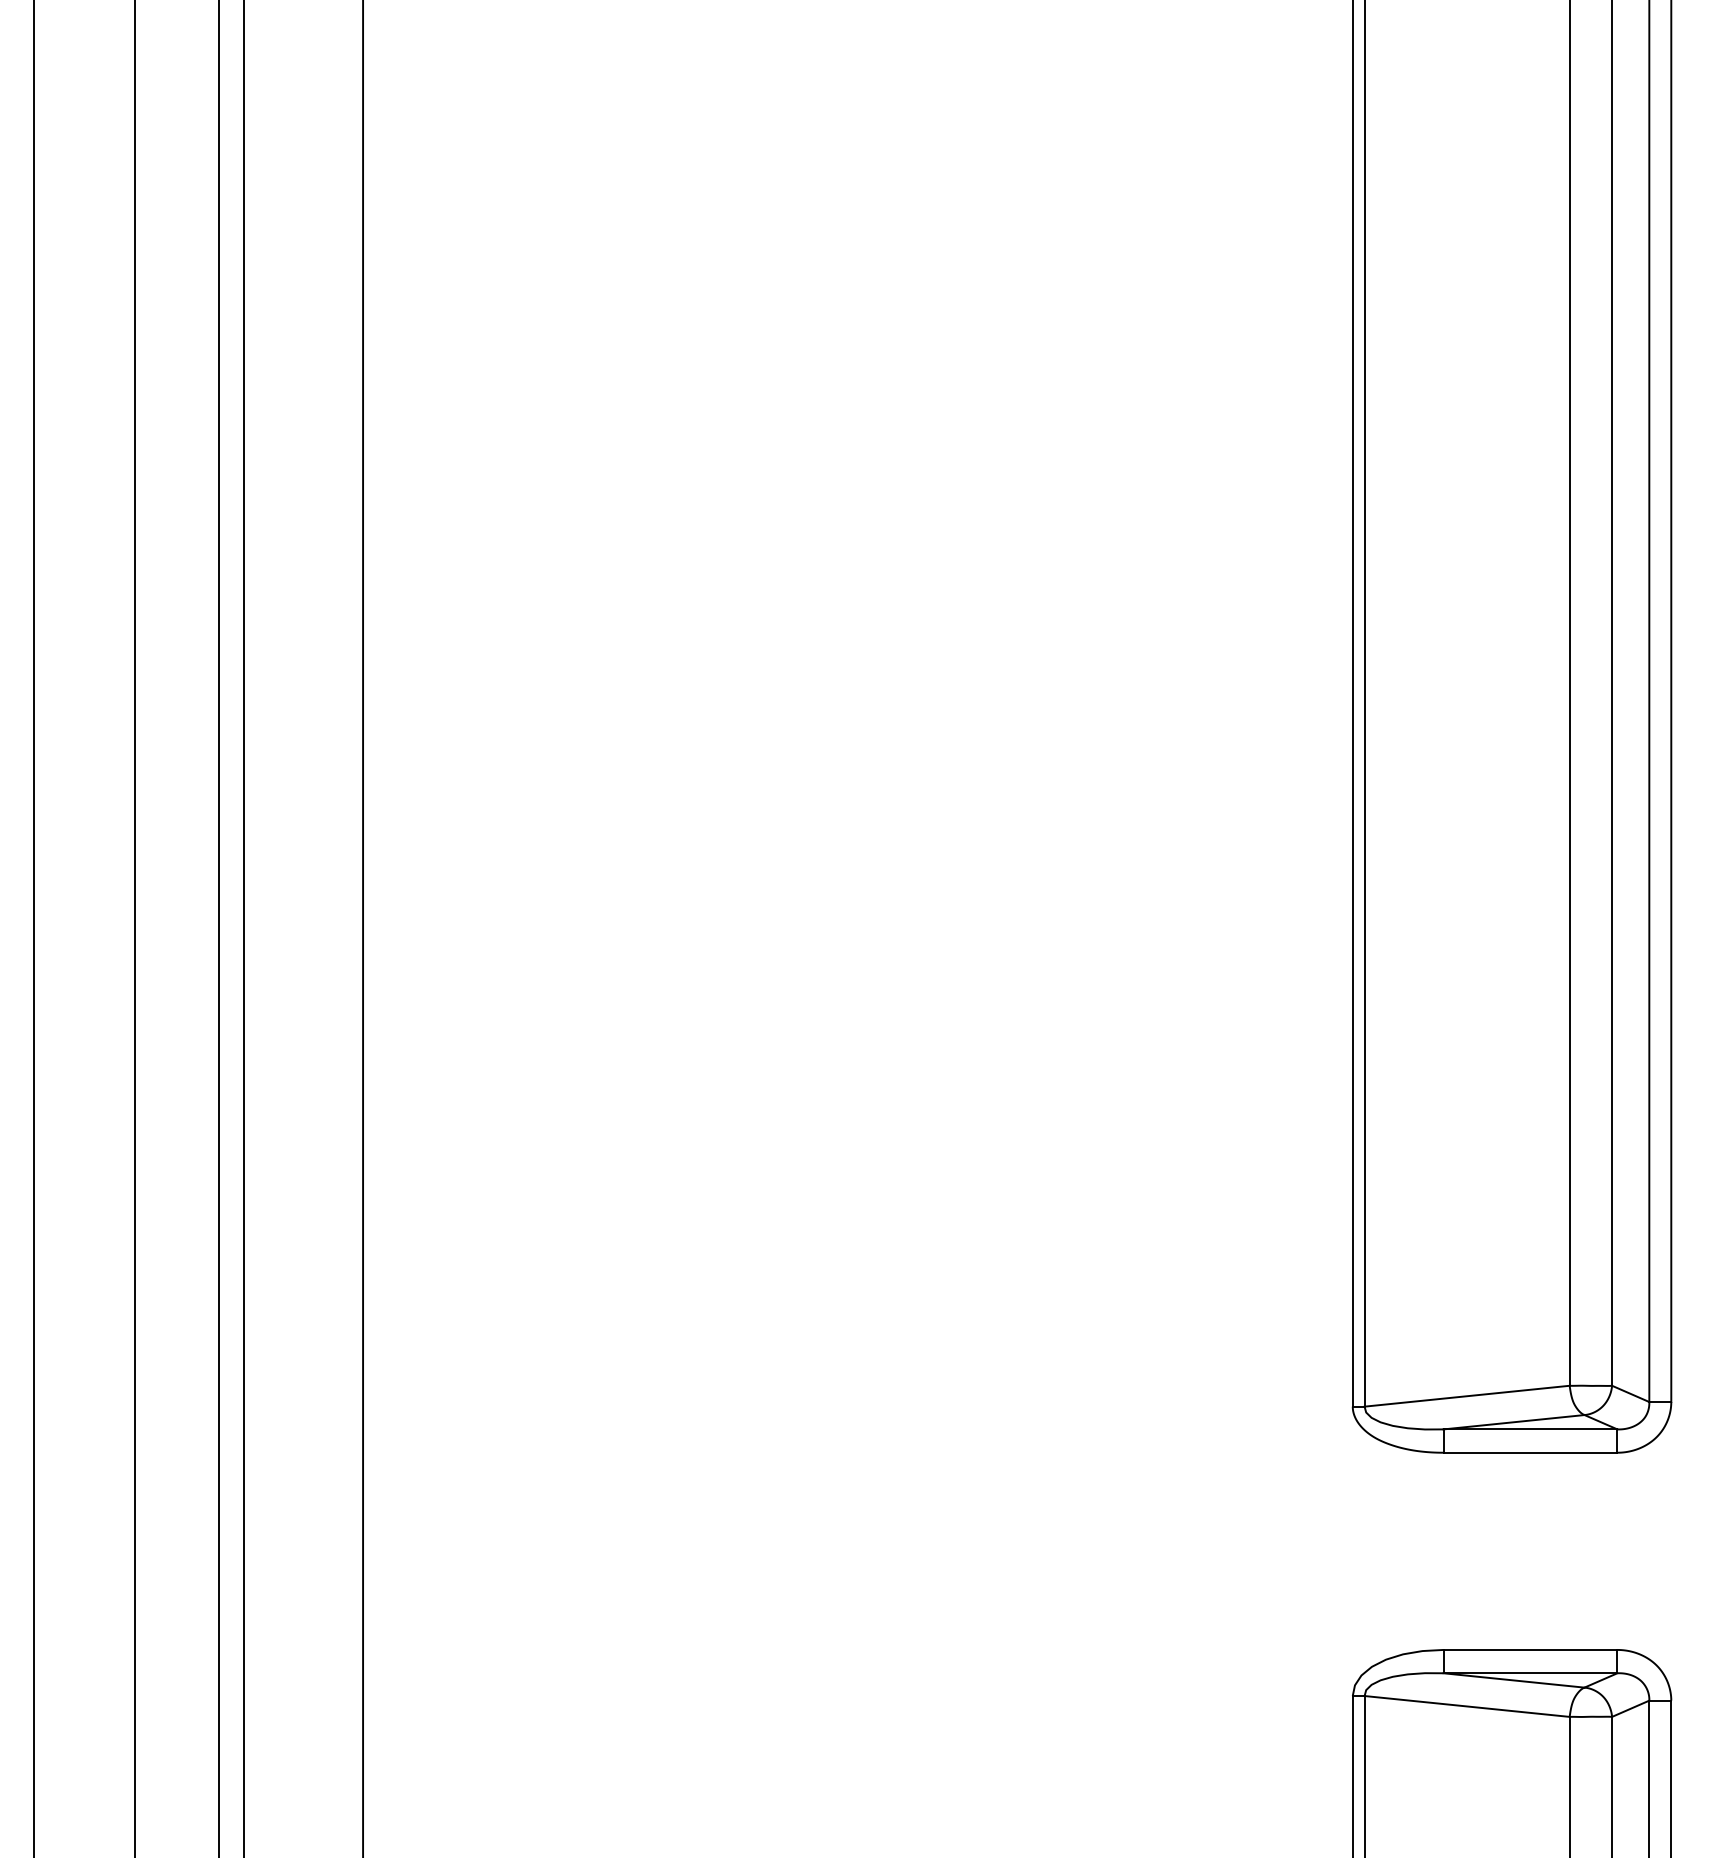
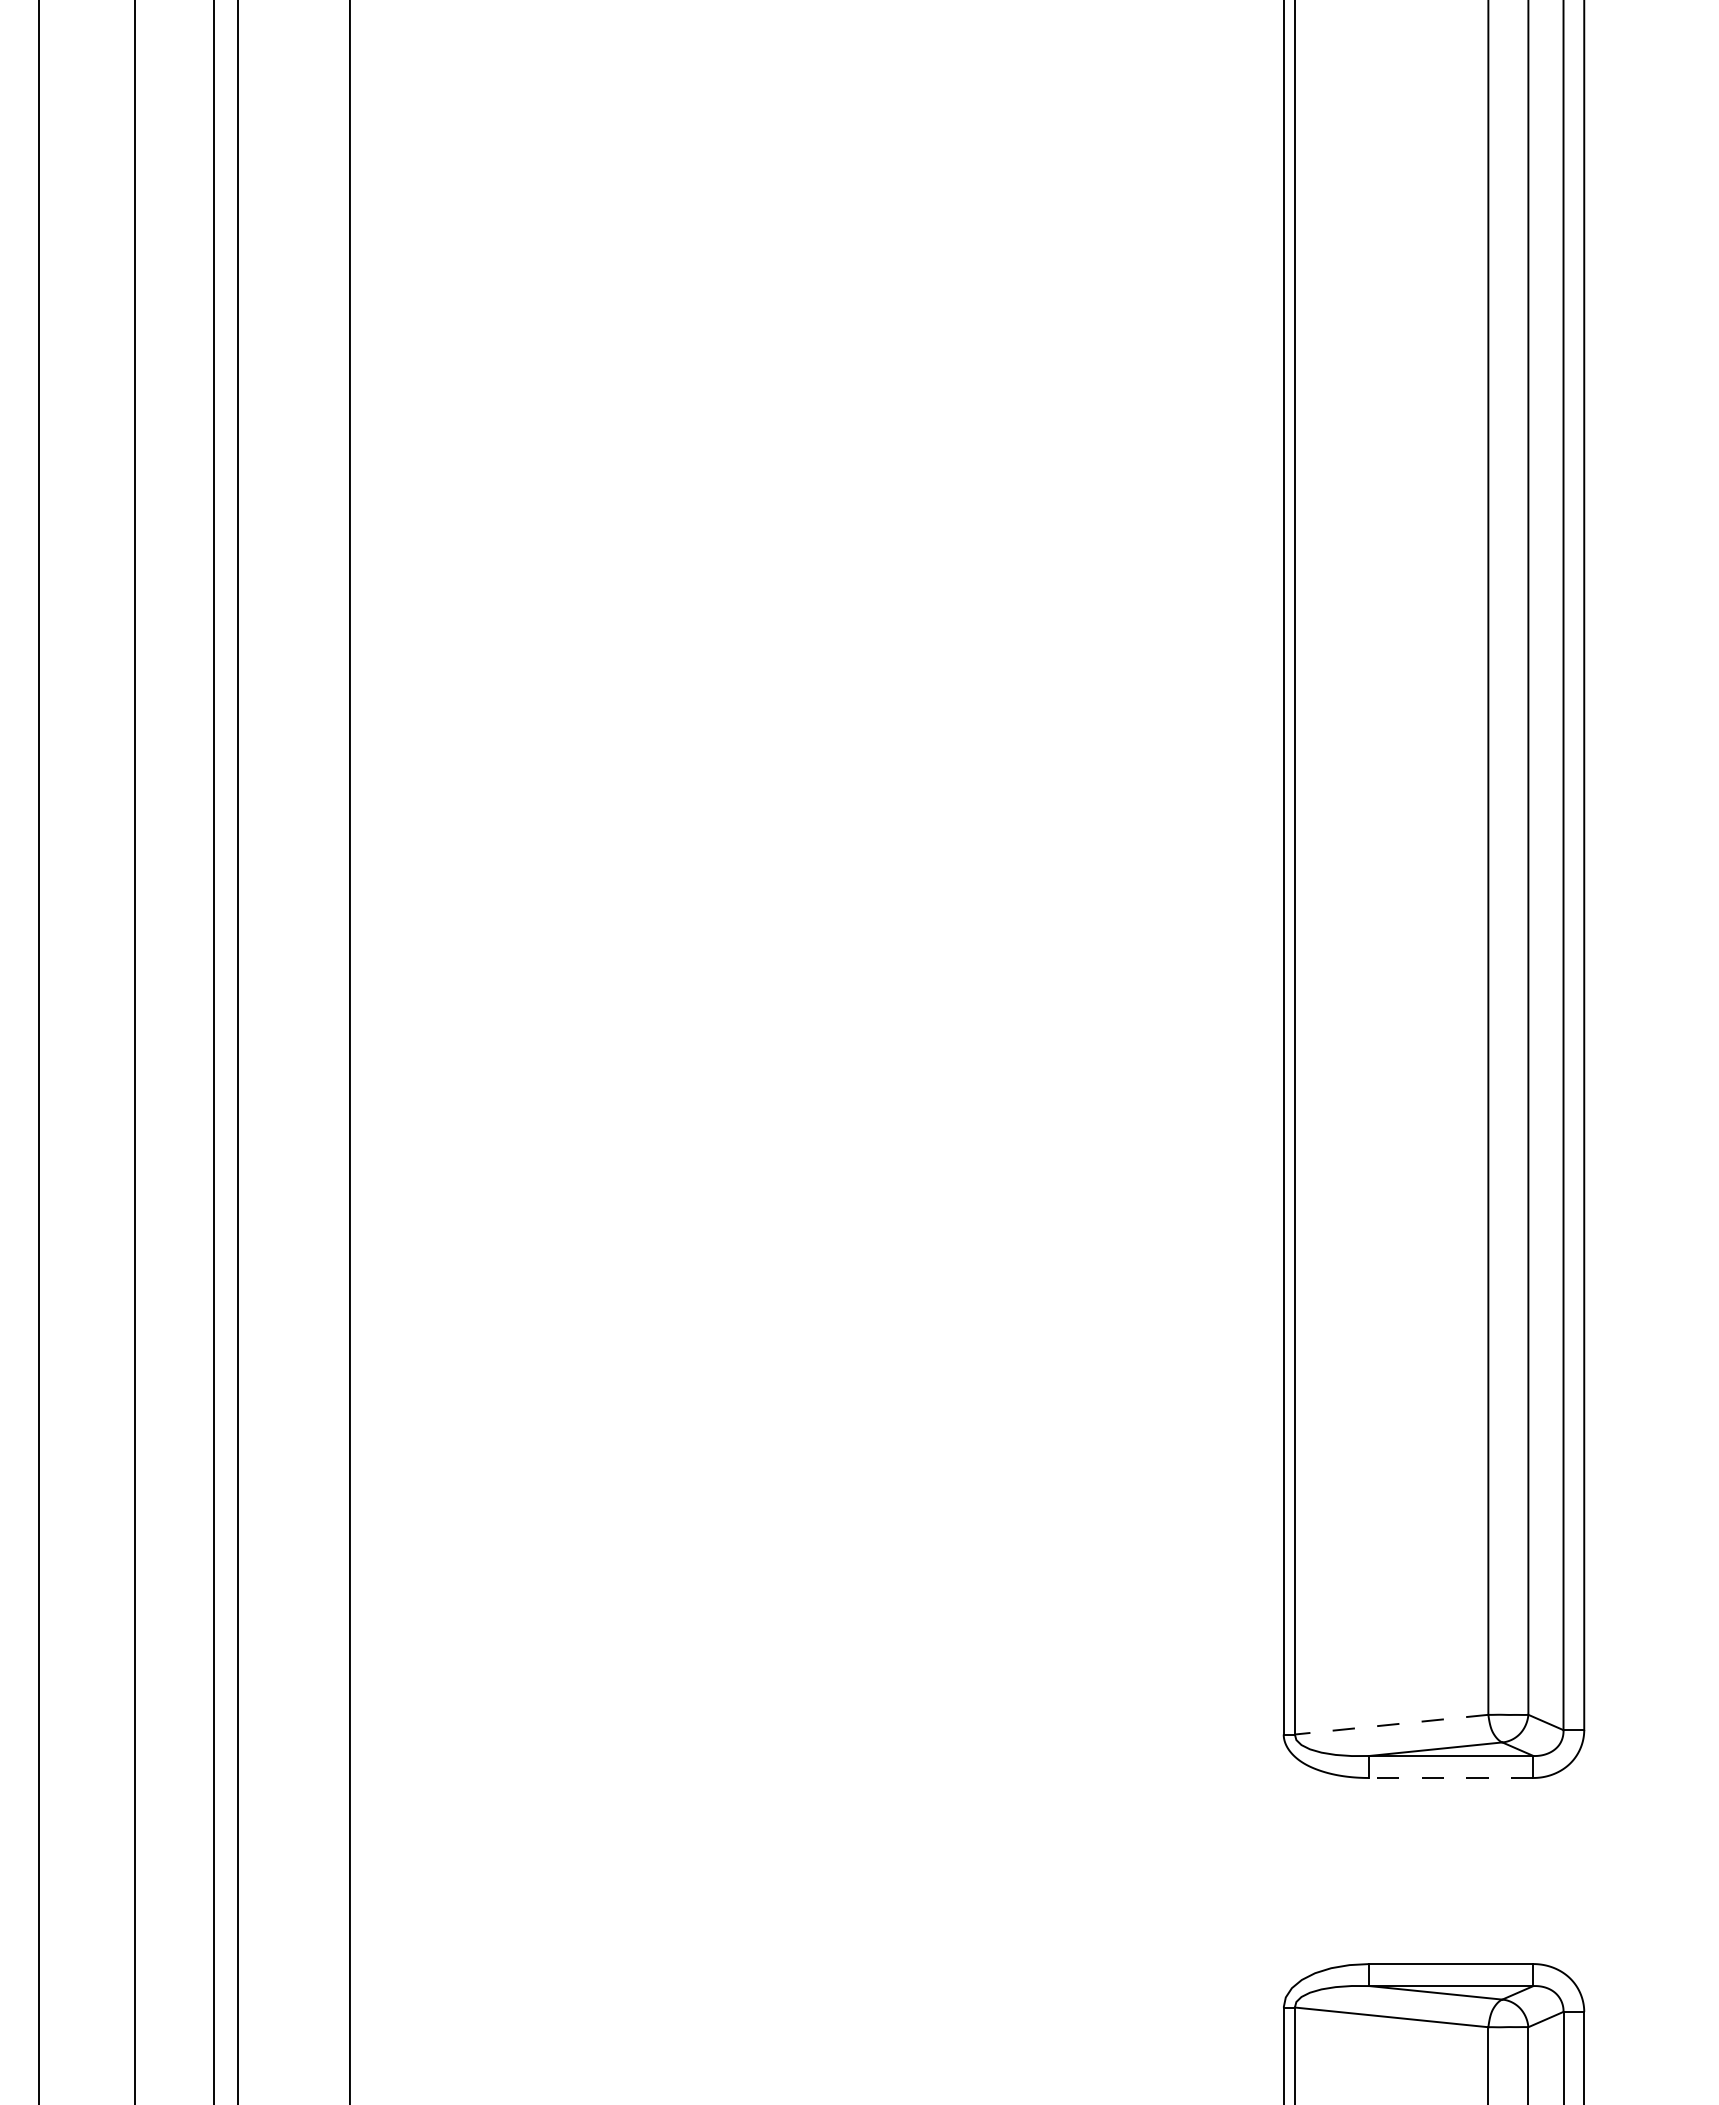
line: (1467, 1396) -> (1391, 1724), solid -> dashed
line: (1529, 1453) -> (1450, 1778), solid -> dashed

